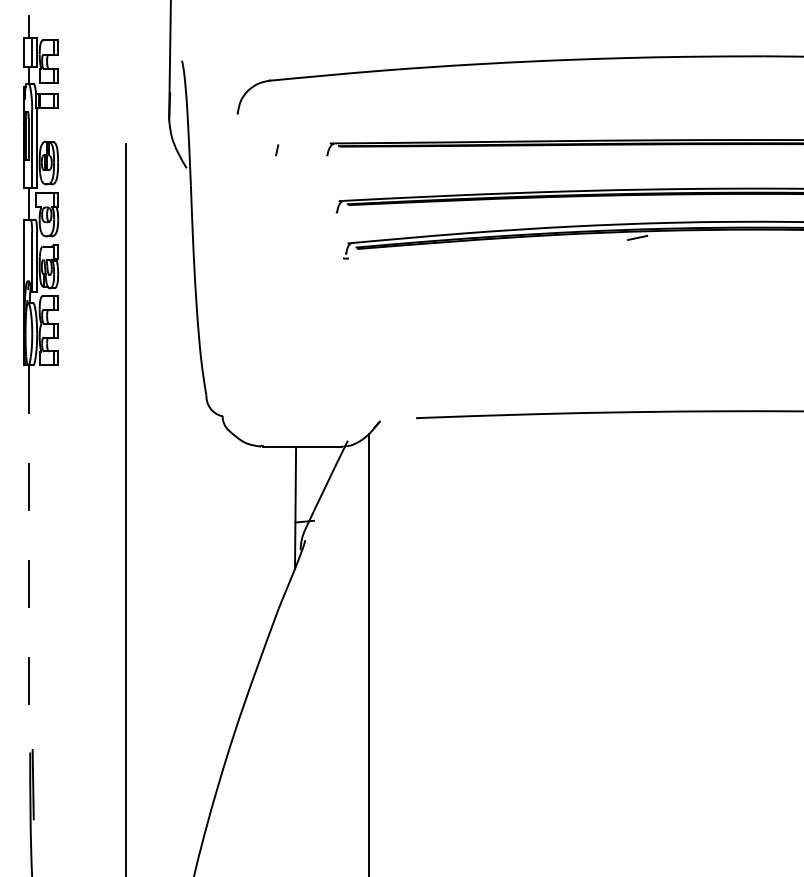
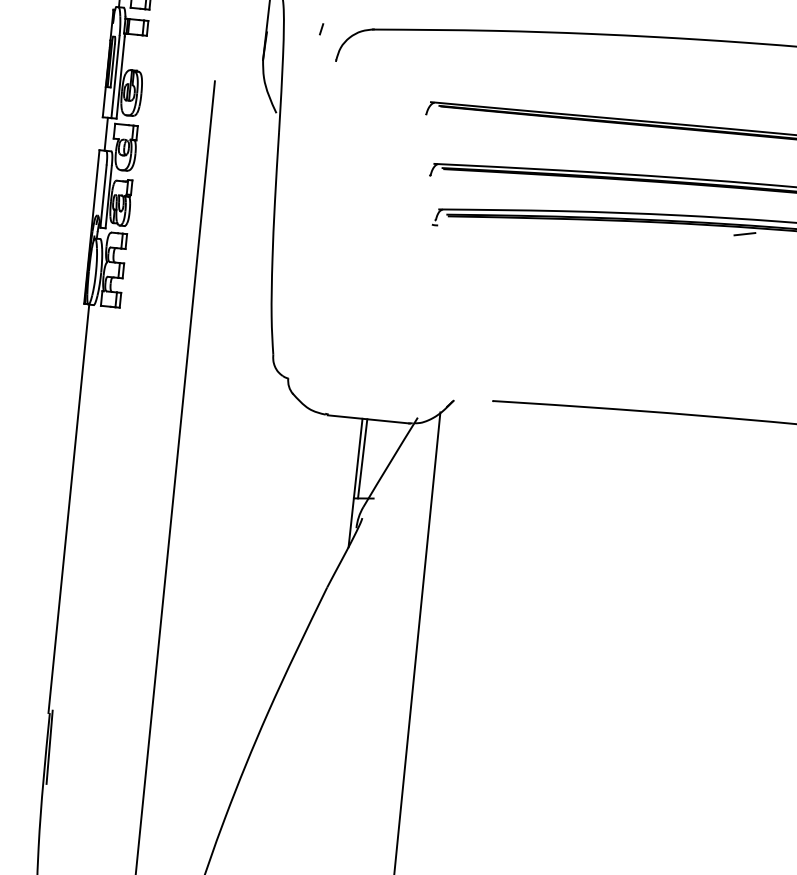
line: (277, 150) -> (321, 29), moved
line: (299, 484) -> (362, 458), added
line: (28, 559) -> (68, 509), dashed -> solid

